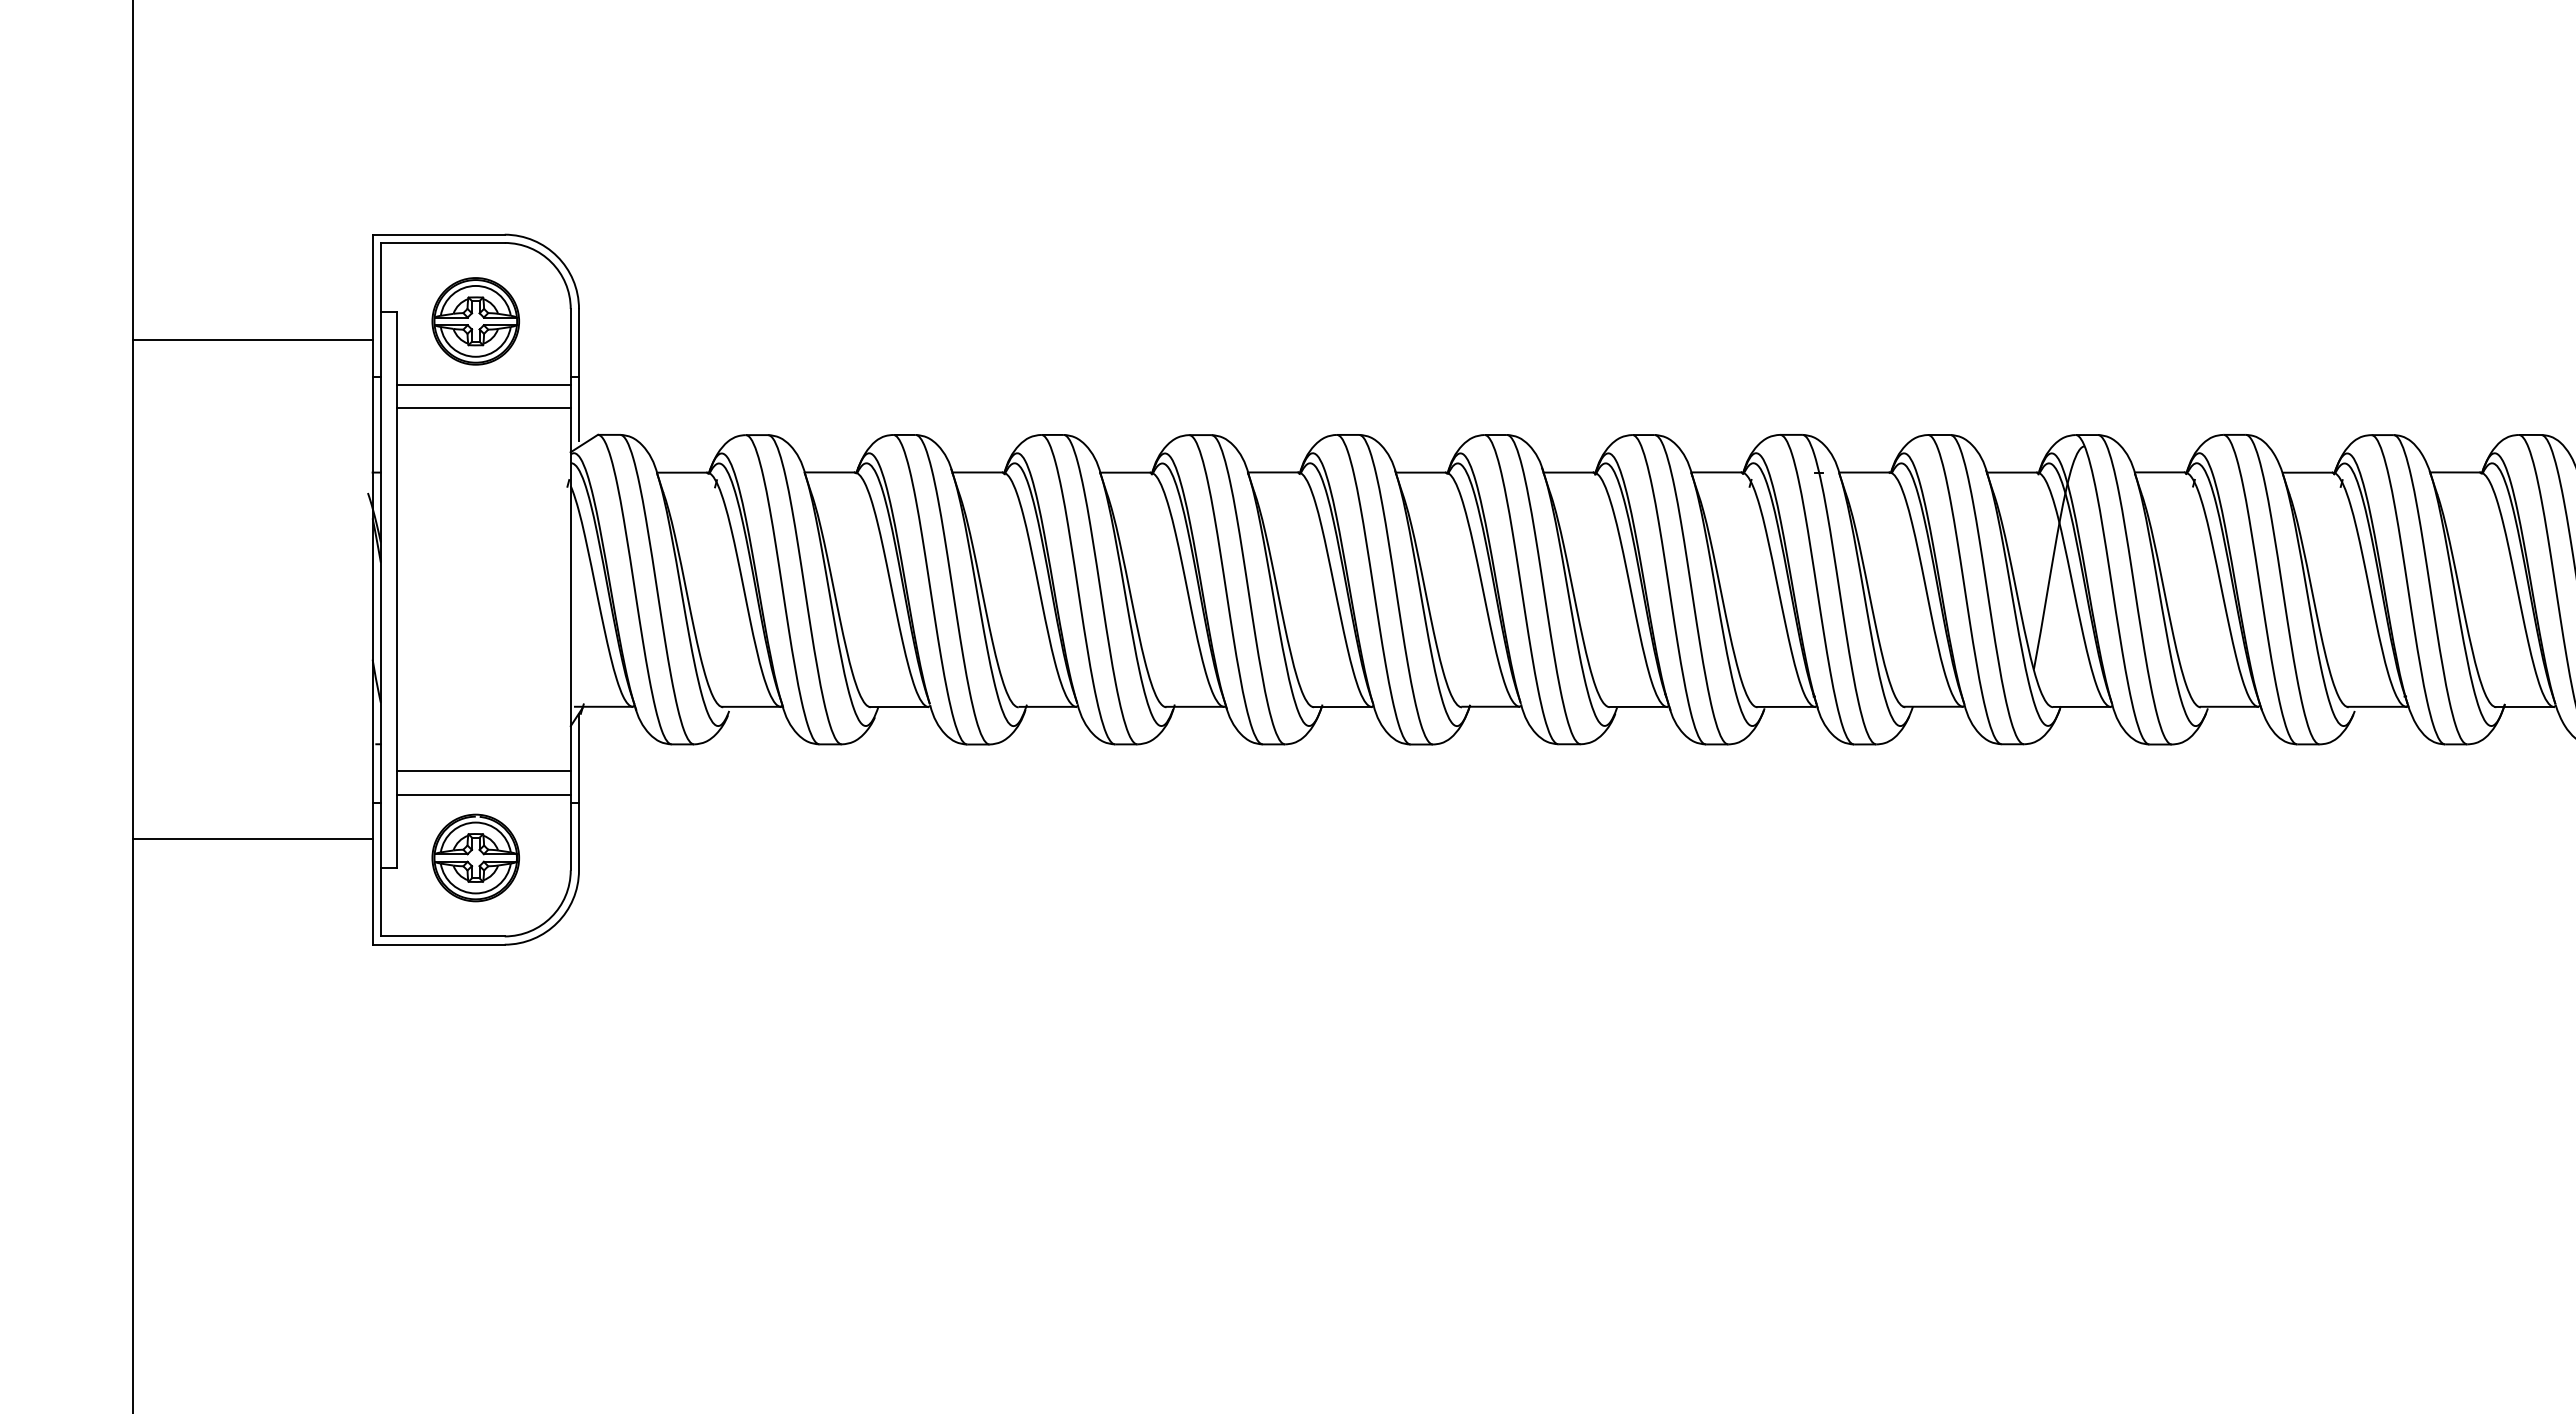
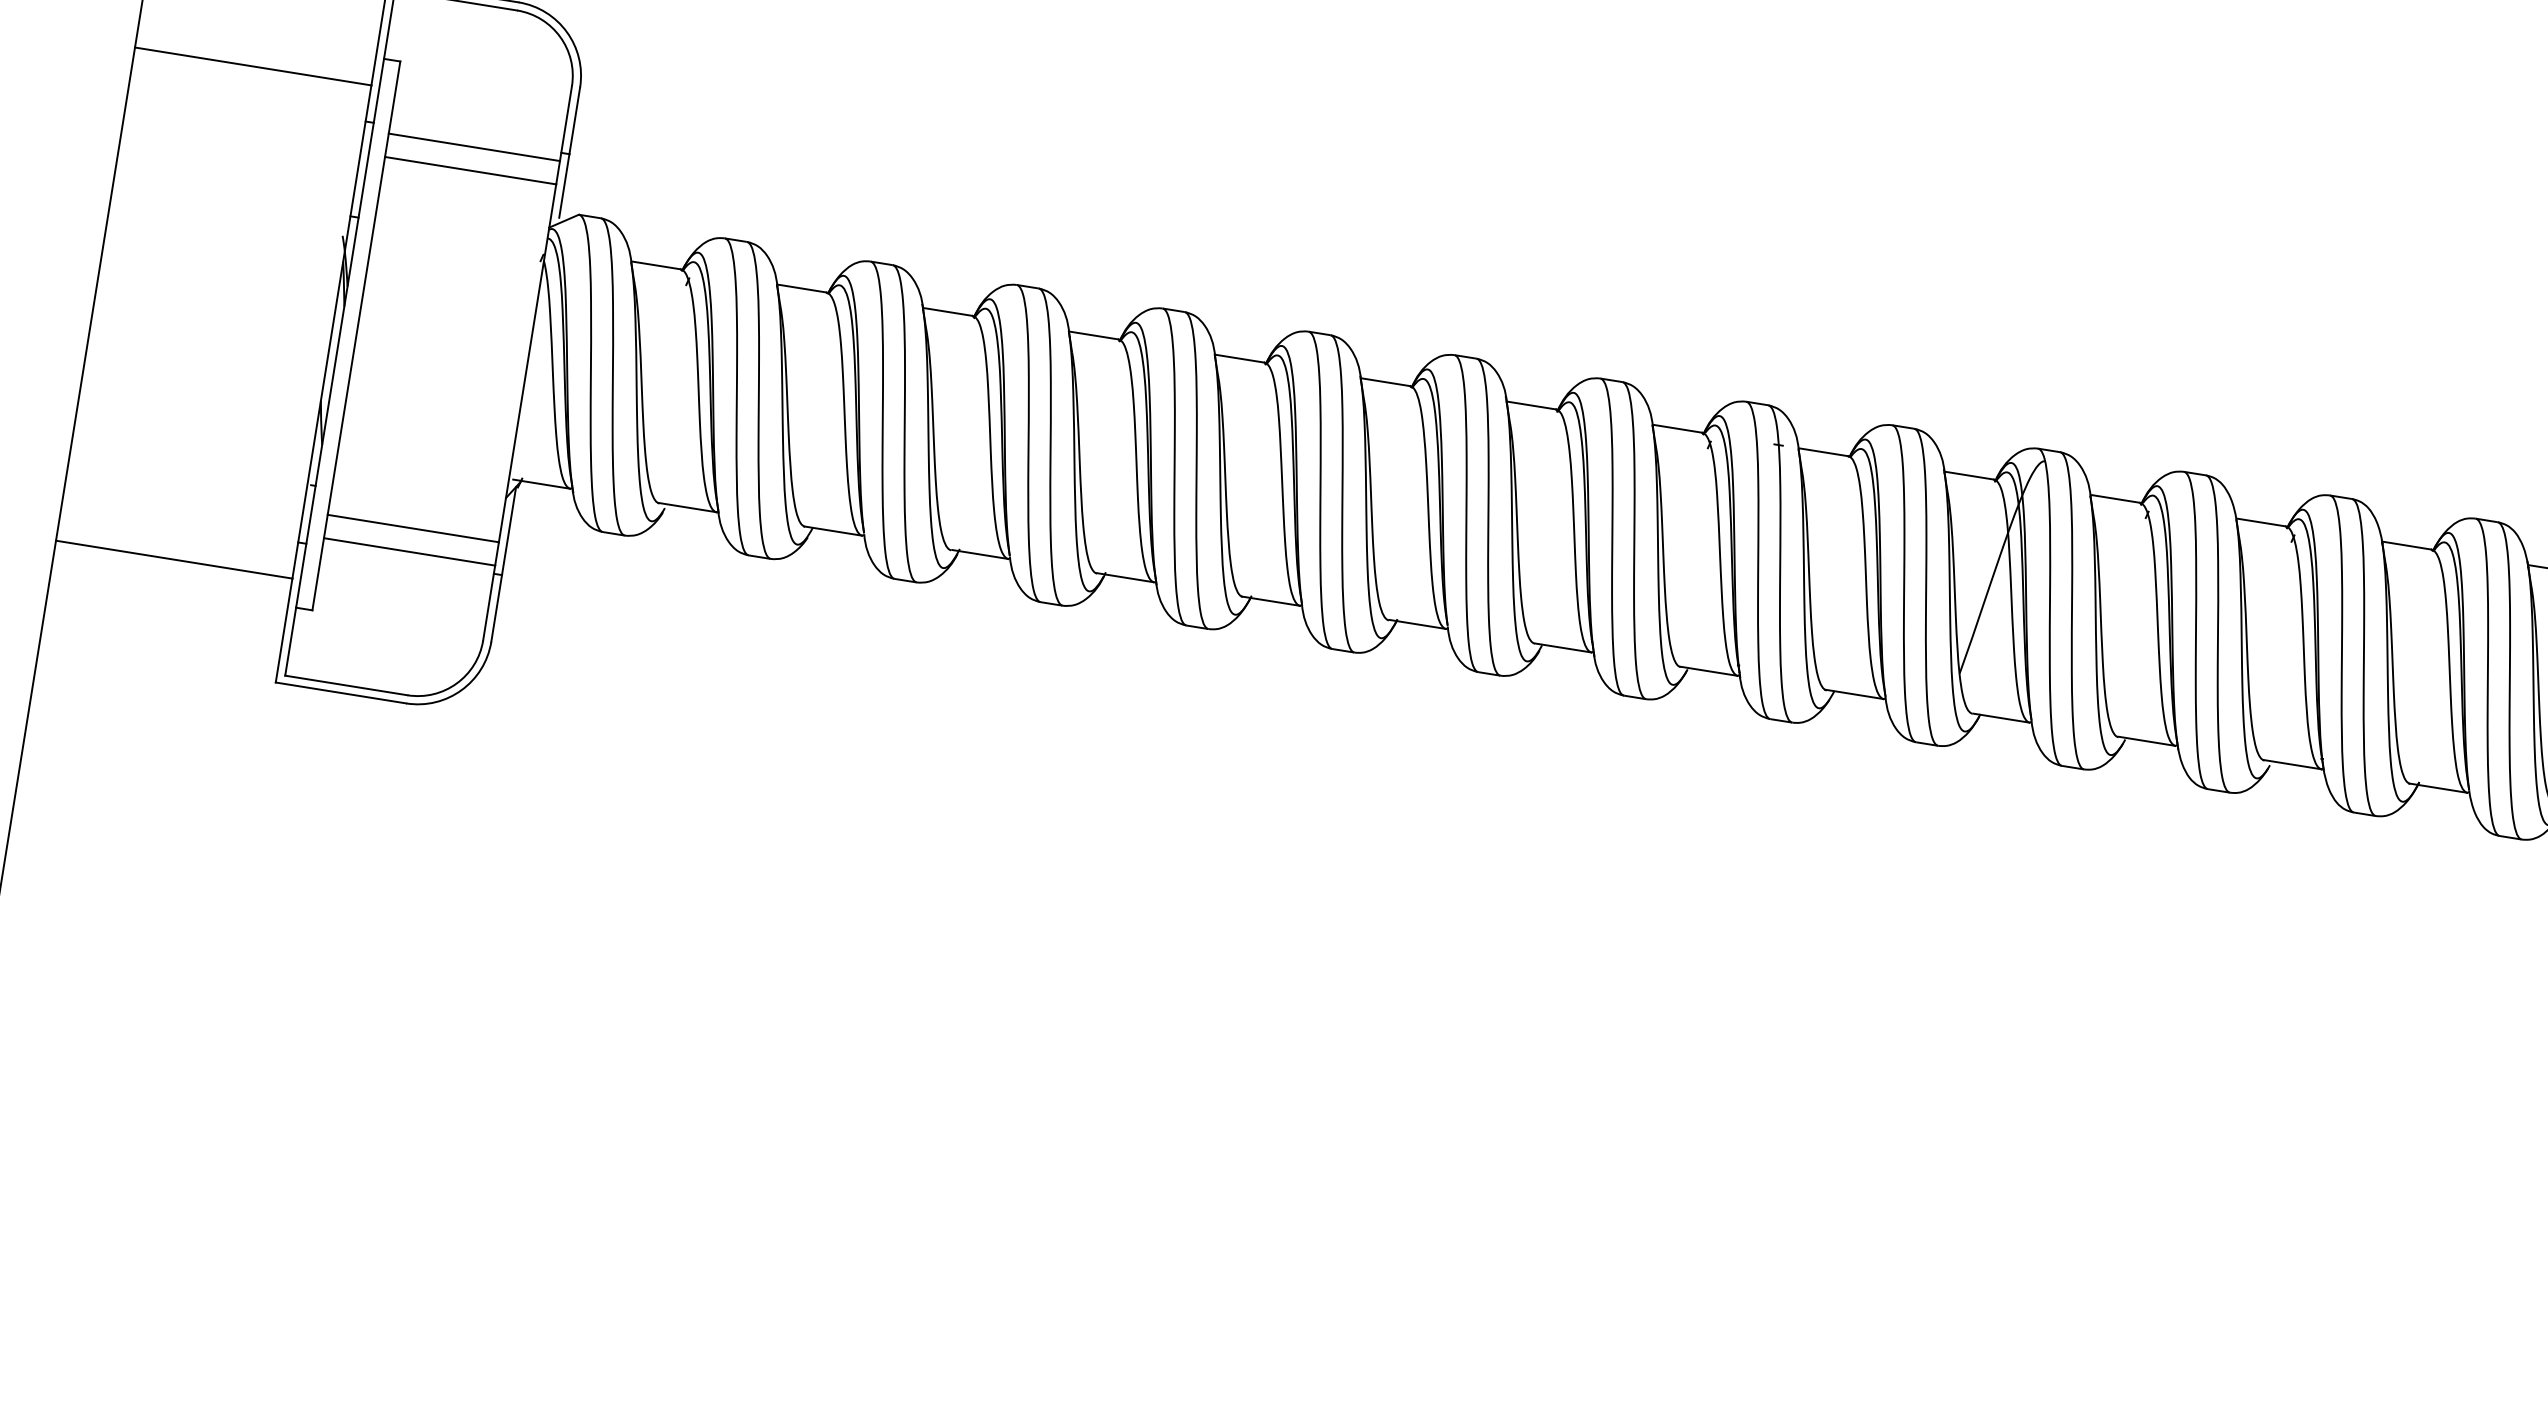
part: (475, 321) -> (475, 83), removed
part: (475, 857) -> (391, 612), removed

